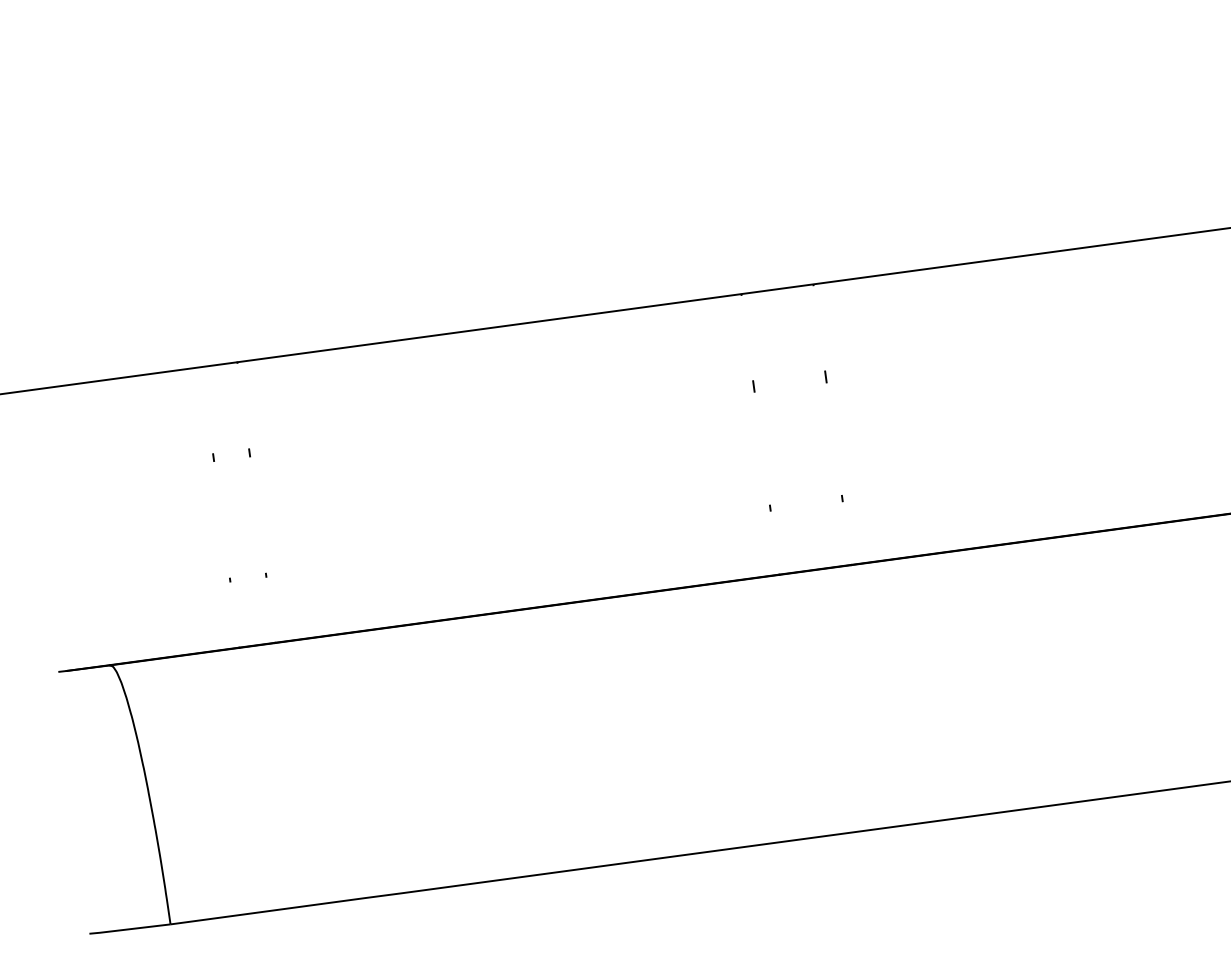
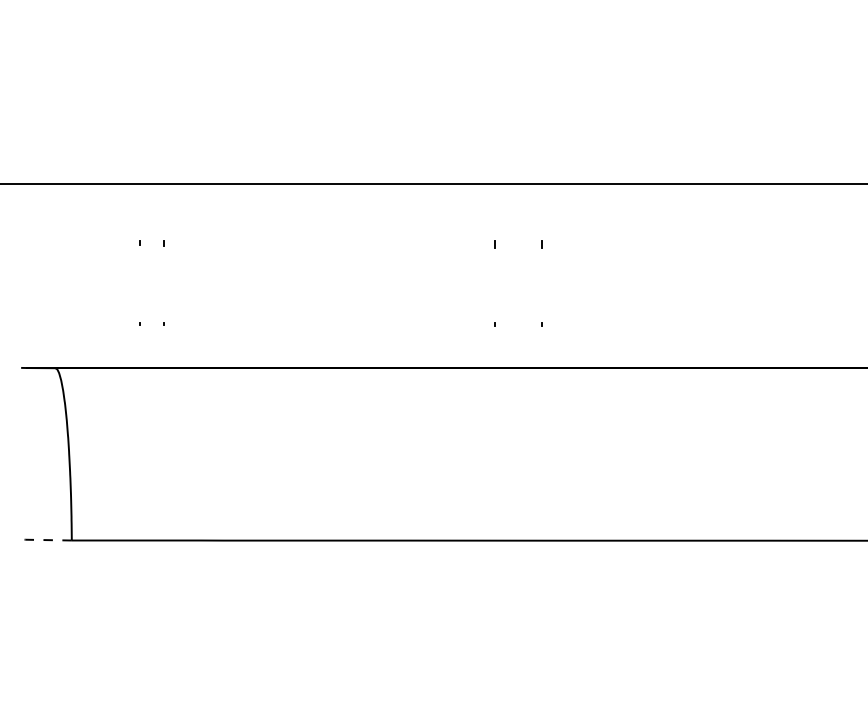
line: (128, 930) -> (44, 540), solid -> dashed

